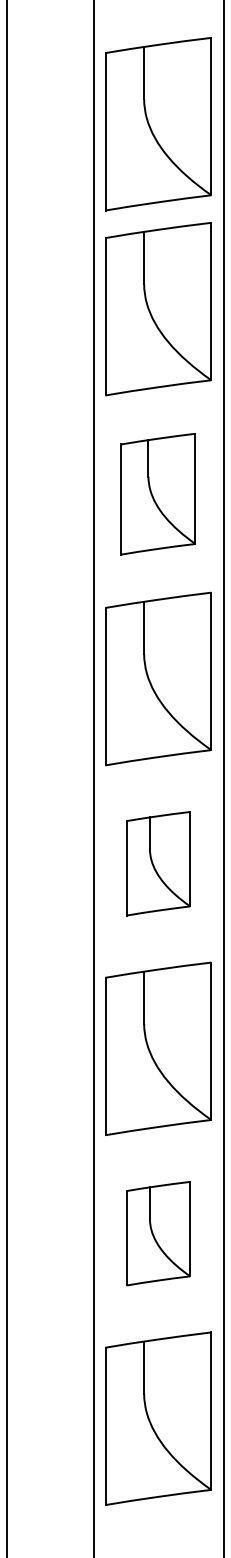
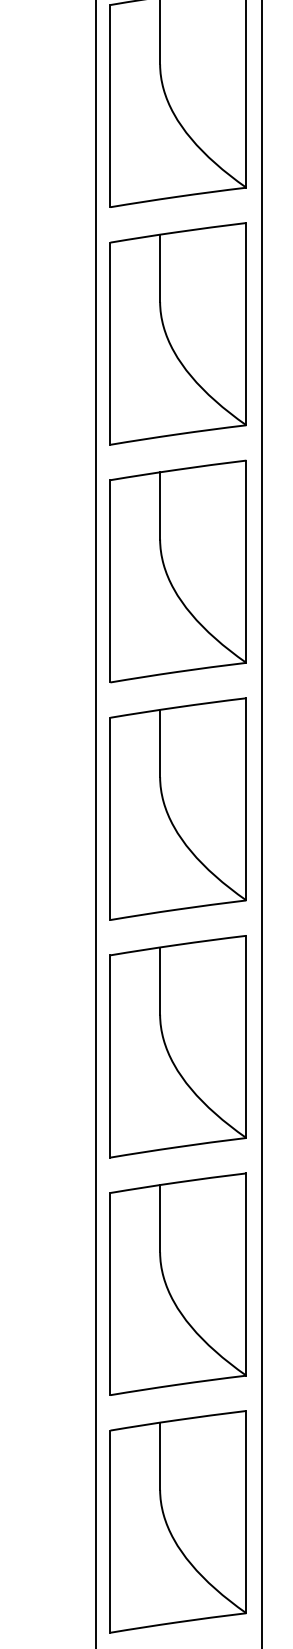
part: (158, 494) -> (178, 334), size x1.43
part: (158, 863) -> (178, 808), size x1.67
part: (158, 1233) -> (178, 1283), size x1.67

